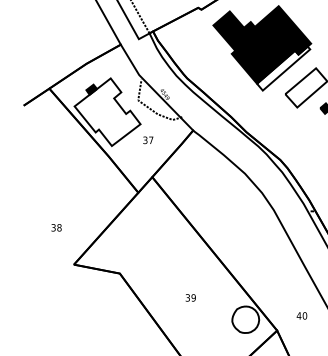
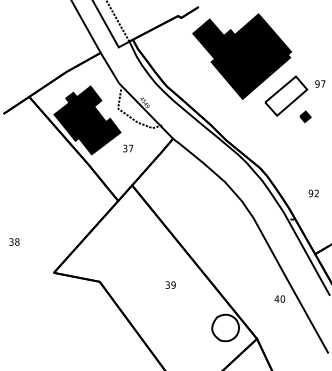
fill: (283, 68) -> (263, 76), added
fill: (107, 112) -> (87, 120), added
text: (56, 227) -> (14, 241), moved
text: (190, 297) -> (170, 284), moved
text: (301, 315) -> (279, 298), moved

